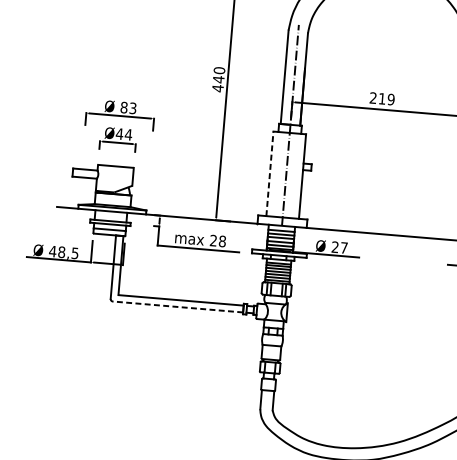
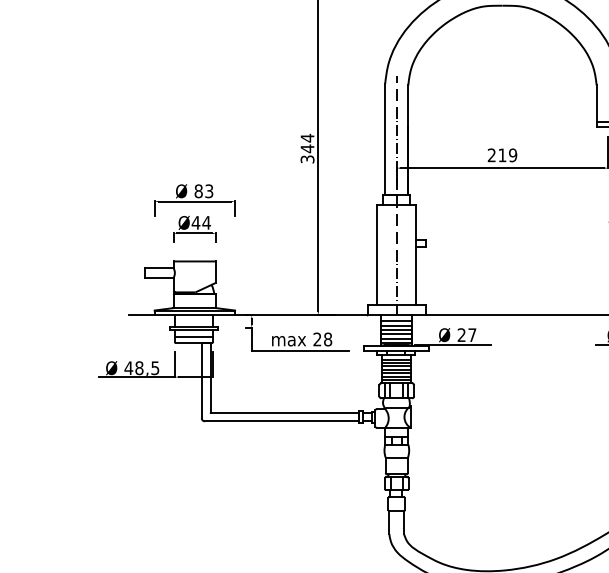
text: (218, 79) -> (307, 148), 440 -> 344
line: (270, 173) -> (377, 254), dashed -> solid
line: (177, 307) -> (281, 421), dashed -> solid

